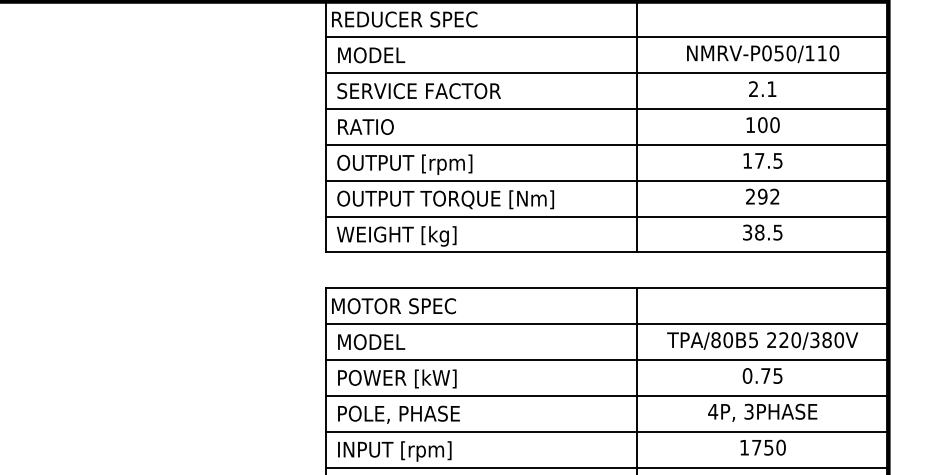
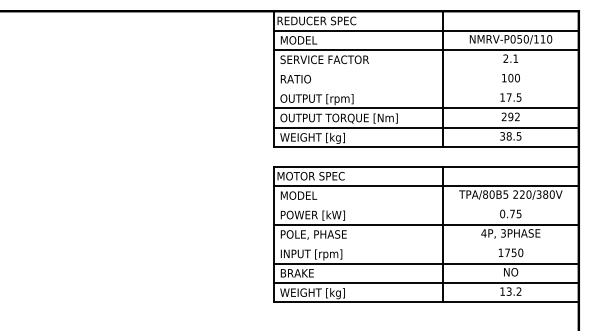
line: (607, 109) -> (426, 69), removed
line: (607, 144) -> (426, 88), removed
line: (607, 360) -> (426, 205), removed
line: (607, 432) -> (426, 244), removed

